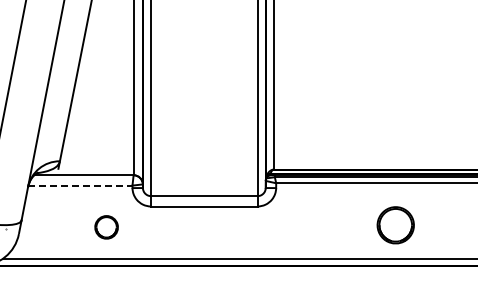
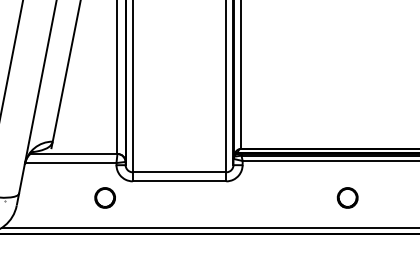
line: (80, 185) -> (70, 162), dashed -> solid
part: (395, 225) -> (347, 198), size x0.62
part: (106, 227) -> (105, 198), moved

